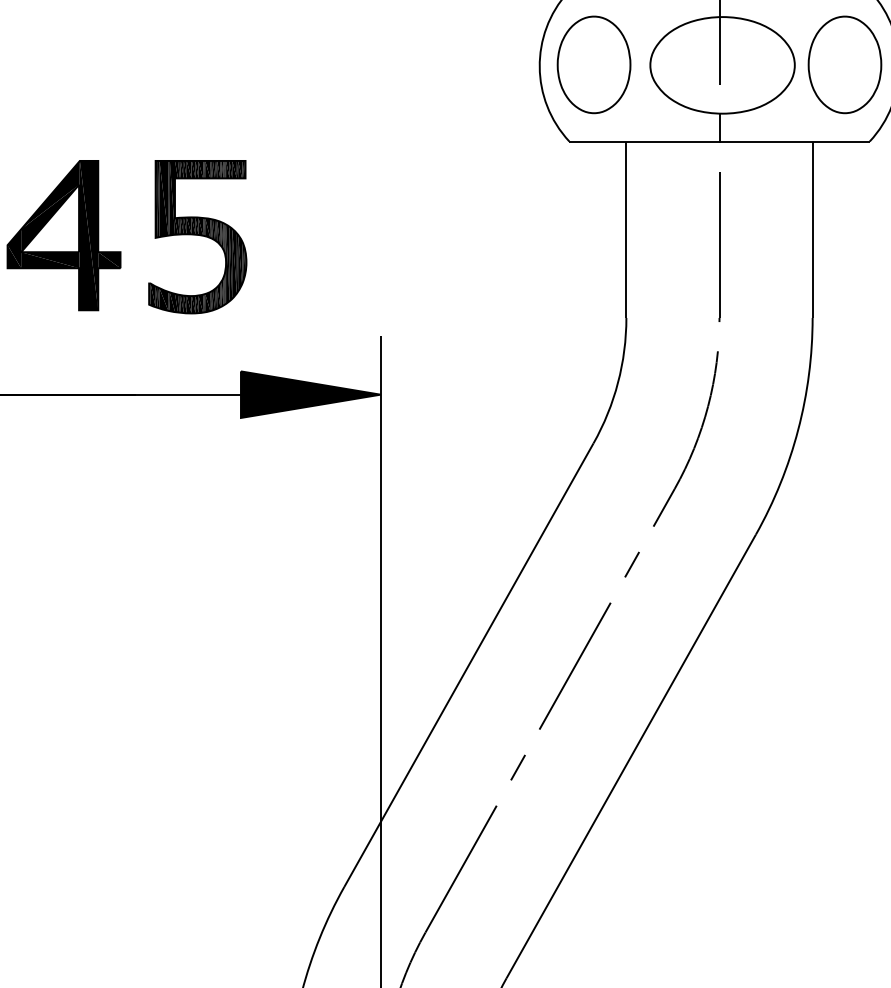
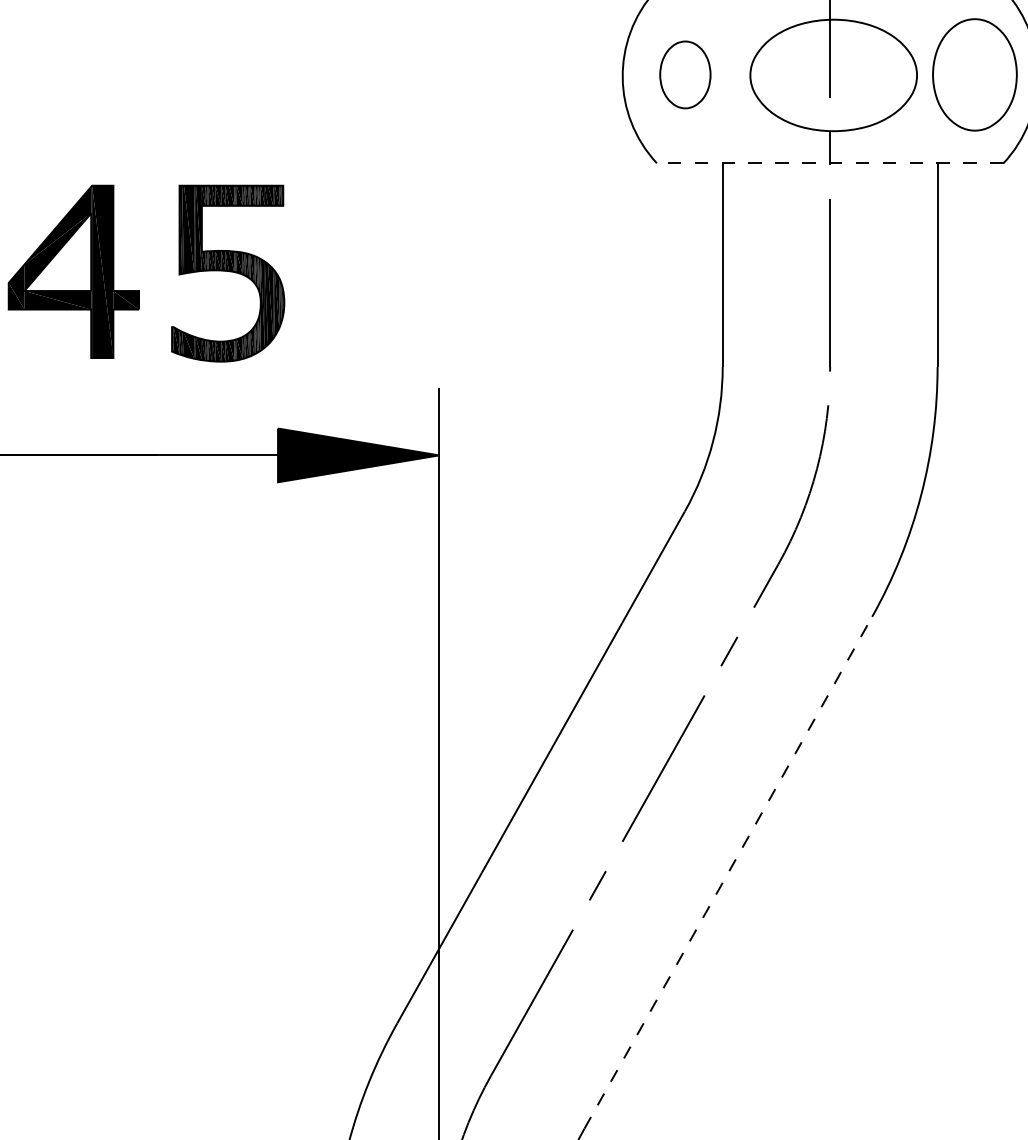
part: (593, 64) -> (684, 74), size x0.6
line: (719, 141) -> (830, 163), solid -> dashed
line: (631, 755) -> (728, 871), solid -> dashed

